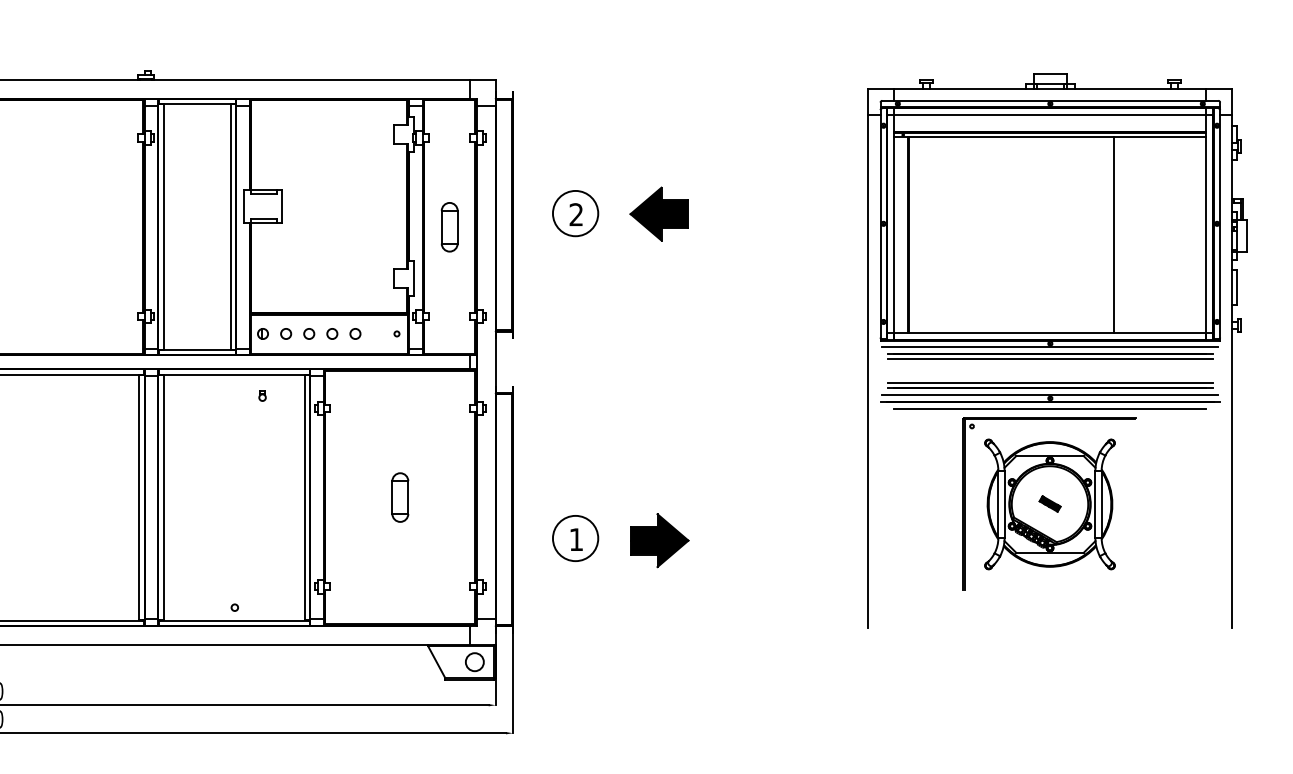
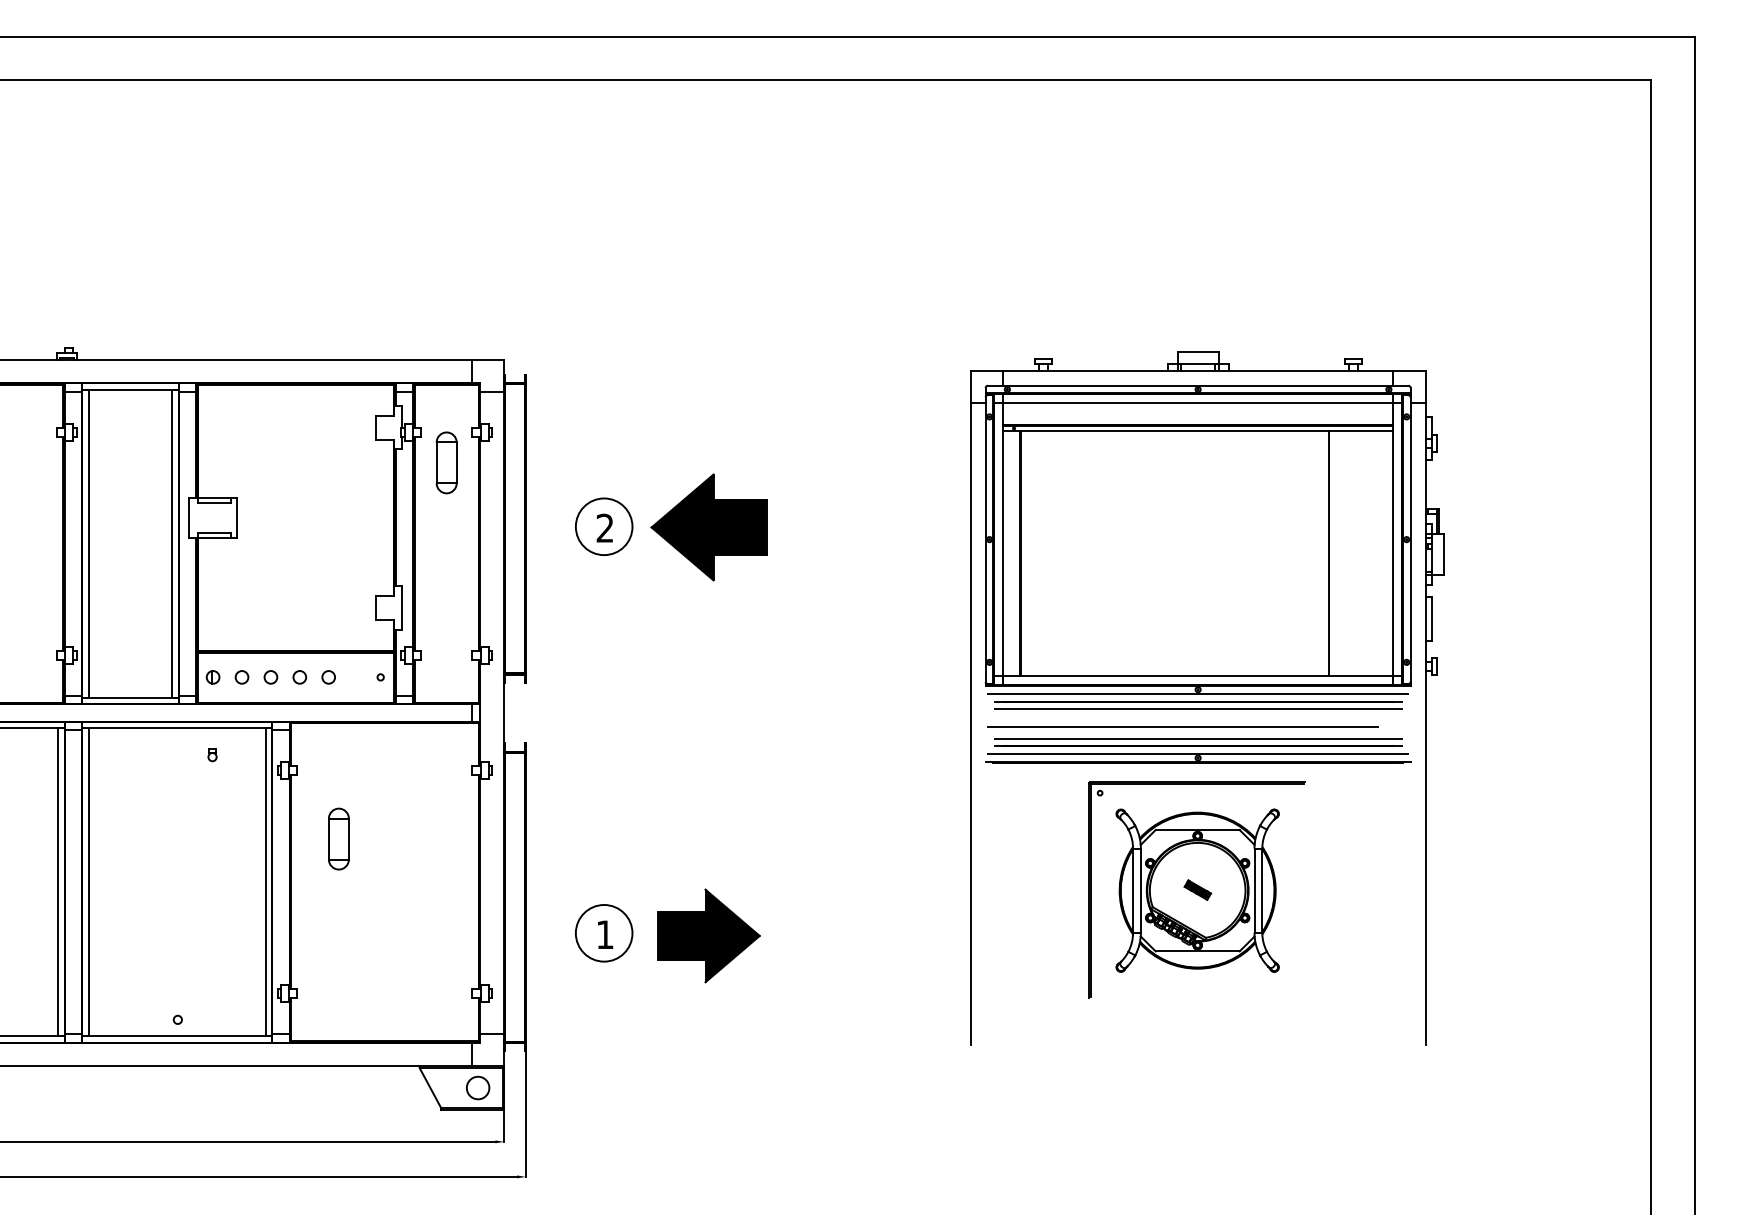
part: (659, 214) -> (708, 527), size x1.6
part: (449, 226) -> (446, 462), moved
line: (1114, 234) -> (1329, 553), moved
line: (1049, 409) -> (1182, 726), moved
part: (400, 497) -> (338, 838), moved
part: (659, 540) -> (709, 935), size x1.4

